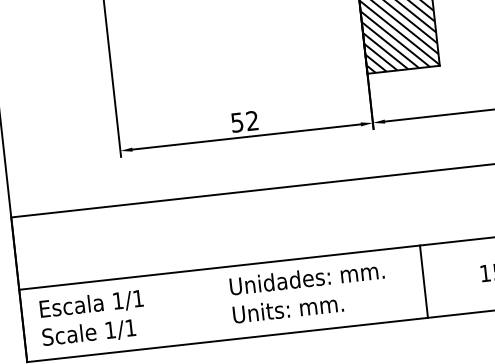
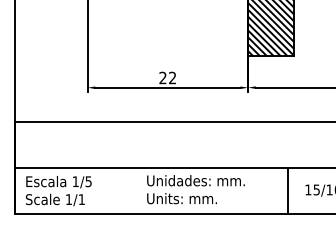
text: (236, 121) -> (162, 77), 52 -> 22
line: (424, 281) -> (288, 190), moved
text: (138, 298) -> (88, 181), 1/1 -> 1/5

